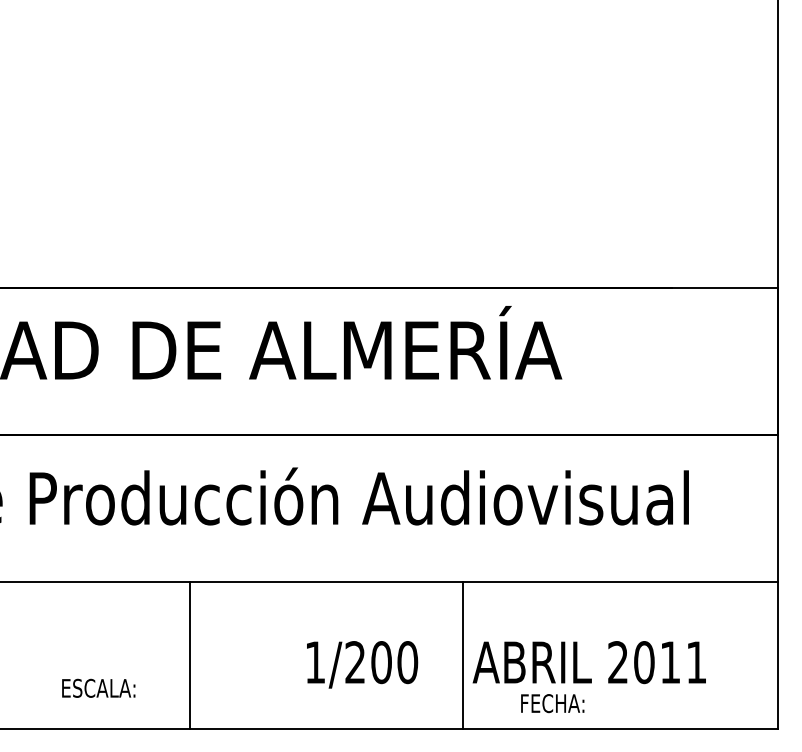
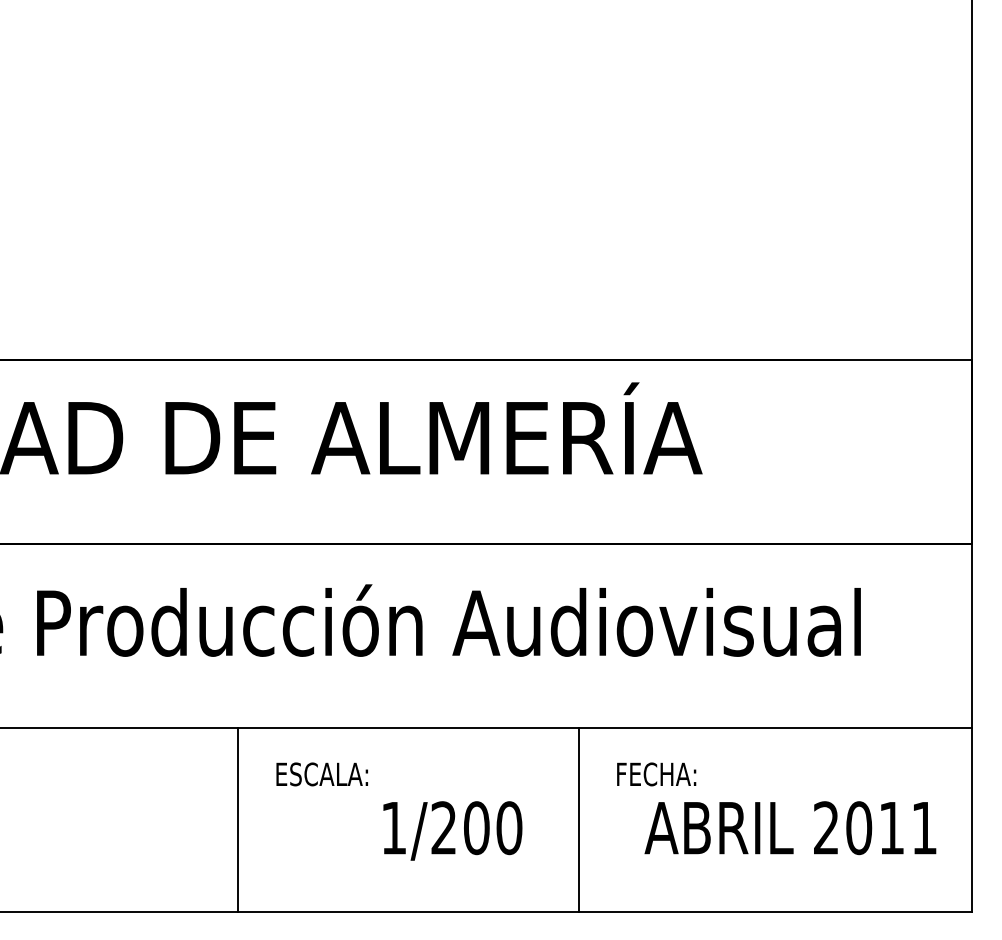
text: (589, 662) -> (790, 828), moved
text: (98, 688) -> (321, 774), moved
text: (552, 703) -> (656, 774), moved

